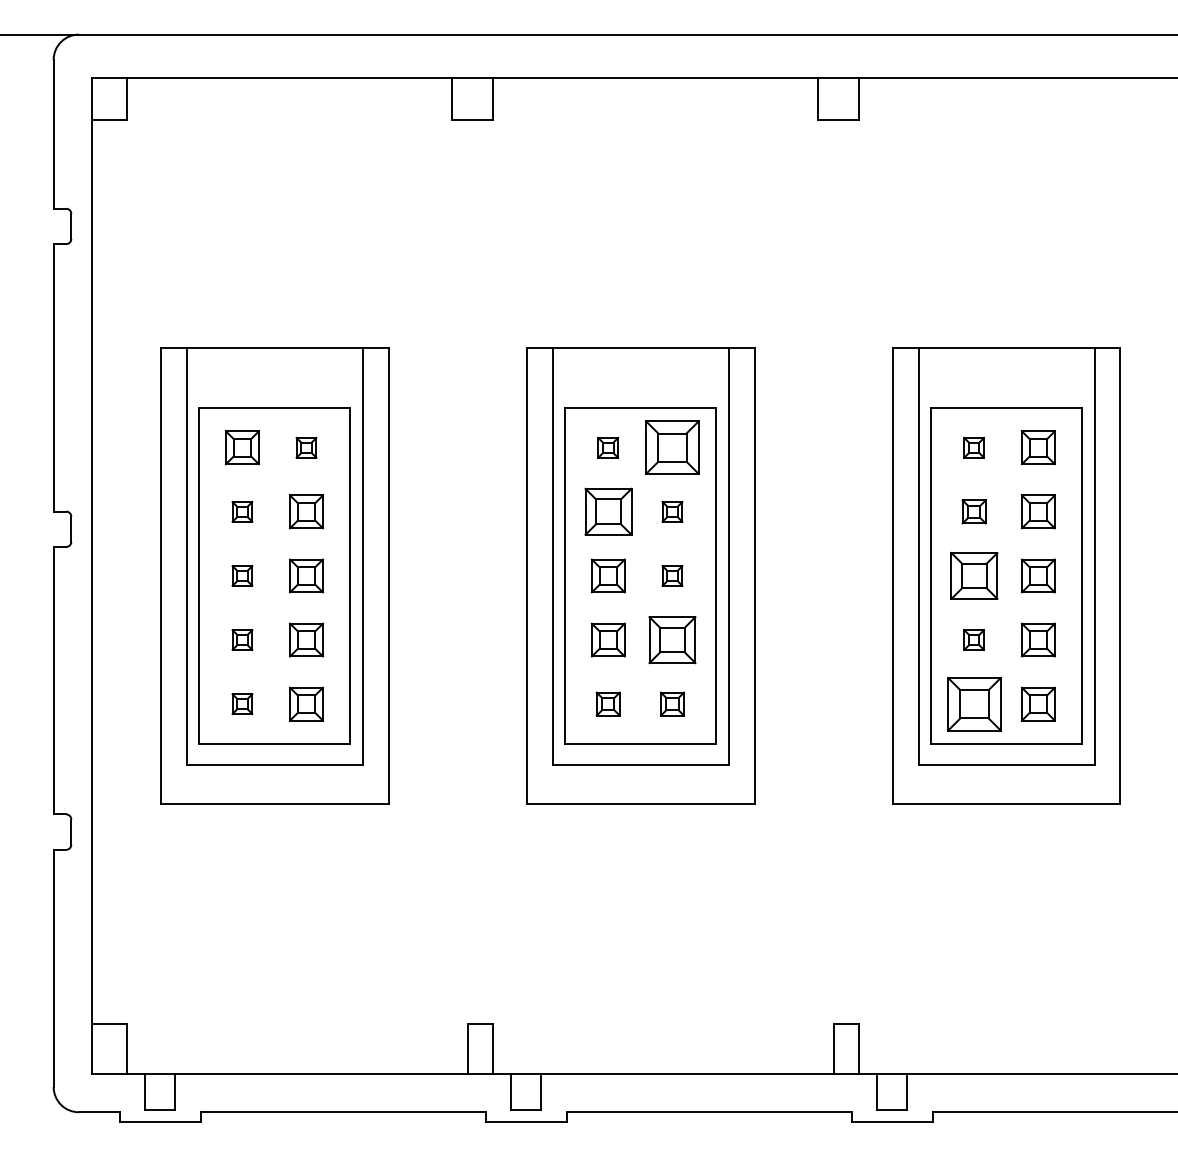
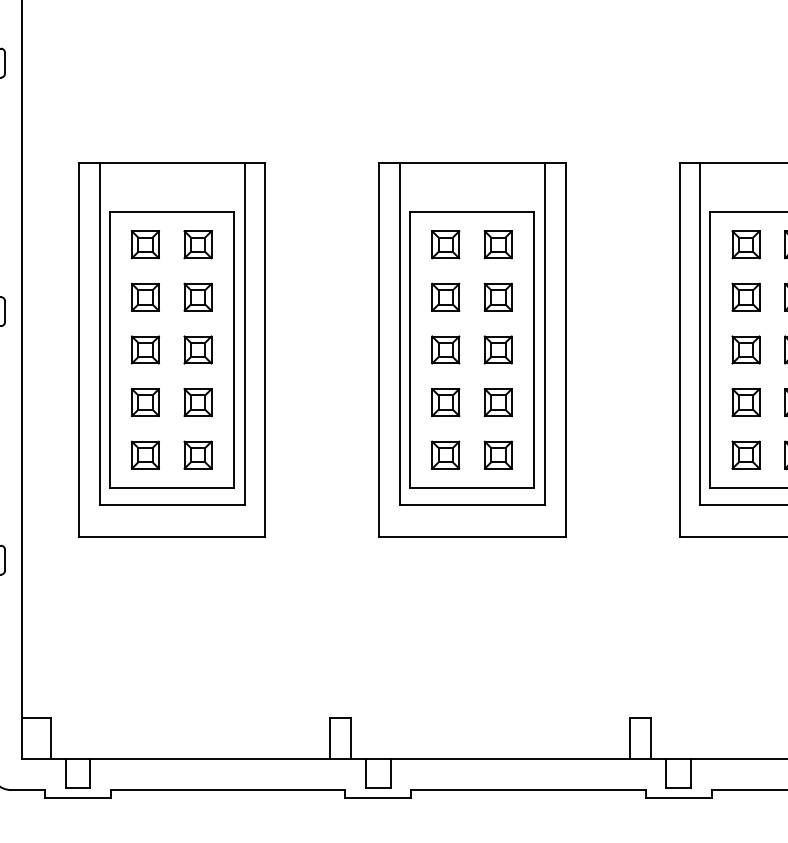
part: (306, 447) -> (198, 244), size x1.67
part: (607, 447) -> (445, 244), size x1.67
part: (672, 447) -> (498, 244), size x0.62
part: (973, 447) -> (745, 244), size x1.67
part: (242, 511) -> (145, 297), size x1.67
part: (607, 511) -> (445, 297), size x0.71
part: (672, 511) -> (498, 297), size x1.67
part: (973, 511) -> (745, 297), size x1.43
part: (242, 575) -> (145, 349), size x1.67
part: (672, 575) -> (498, 349), size x1.67
part: (973, 575) -> (745, 349), size x0.71
part: (242, 639) -> (145, 402), size x1.67
part: (672, 639) -> (498, 402), size x0.71
part: (973, 639) -> (745, 402), size x1.67
part: (242, 703) -> (145, 454), size x1.67
part: (607, 703) -> (445, 454), size x1.43
part: (672, 703) -> (498, 454), size x1.43
part: (973, 703) -> (745, 454), size x0.62

